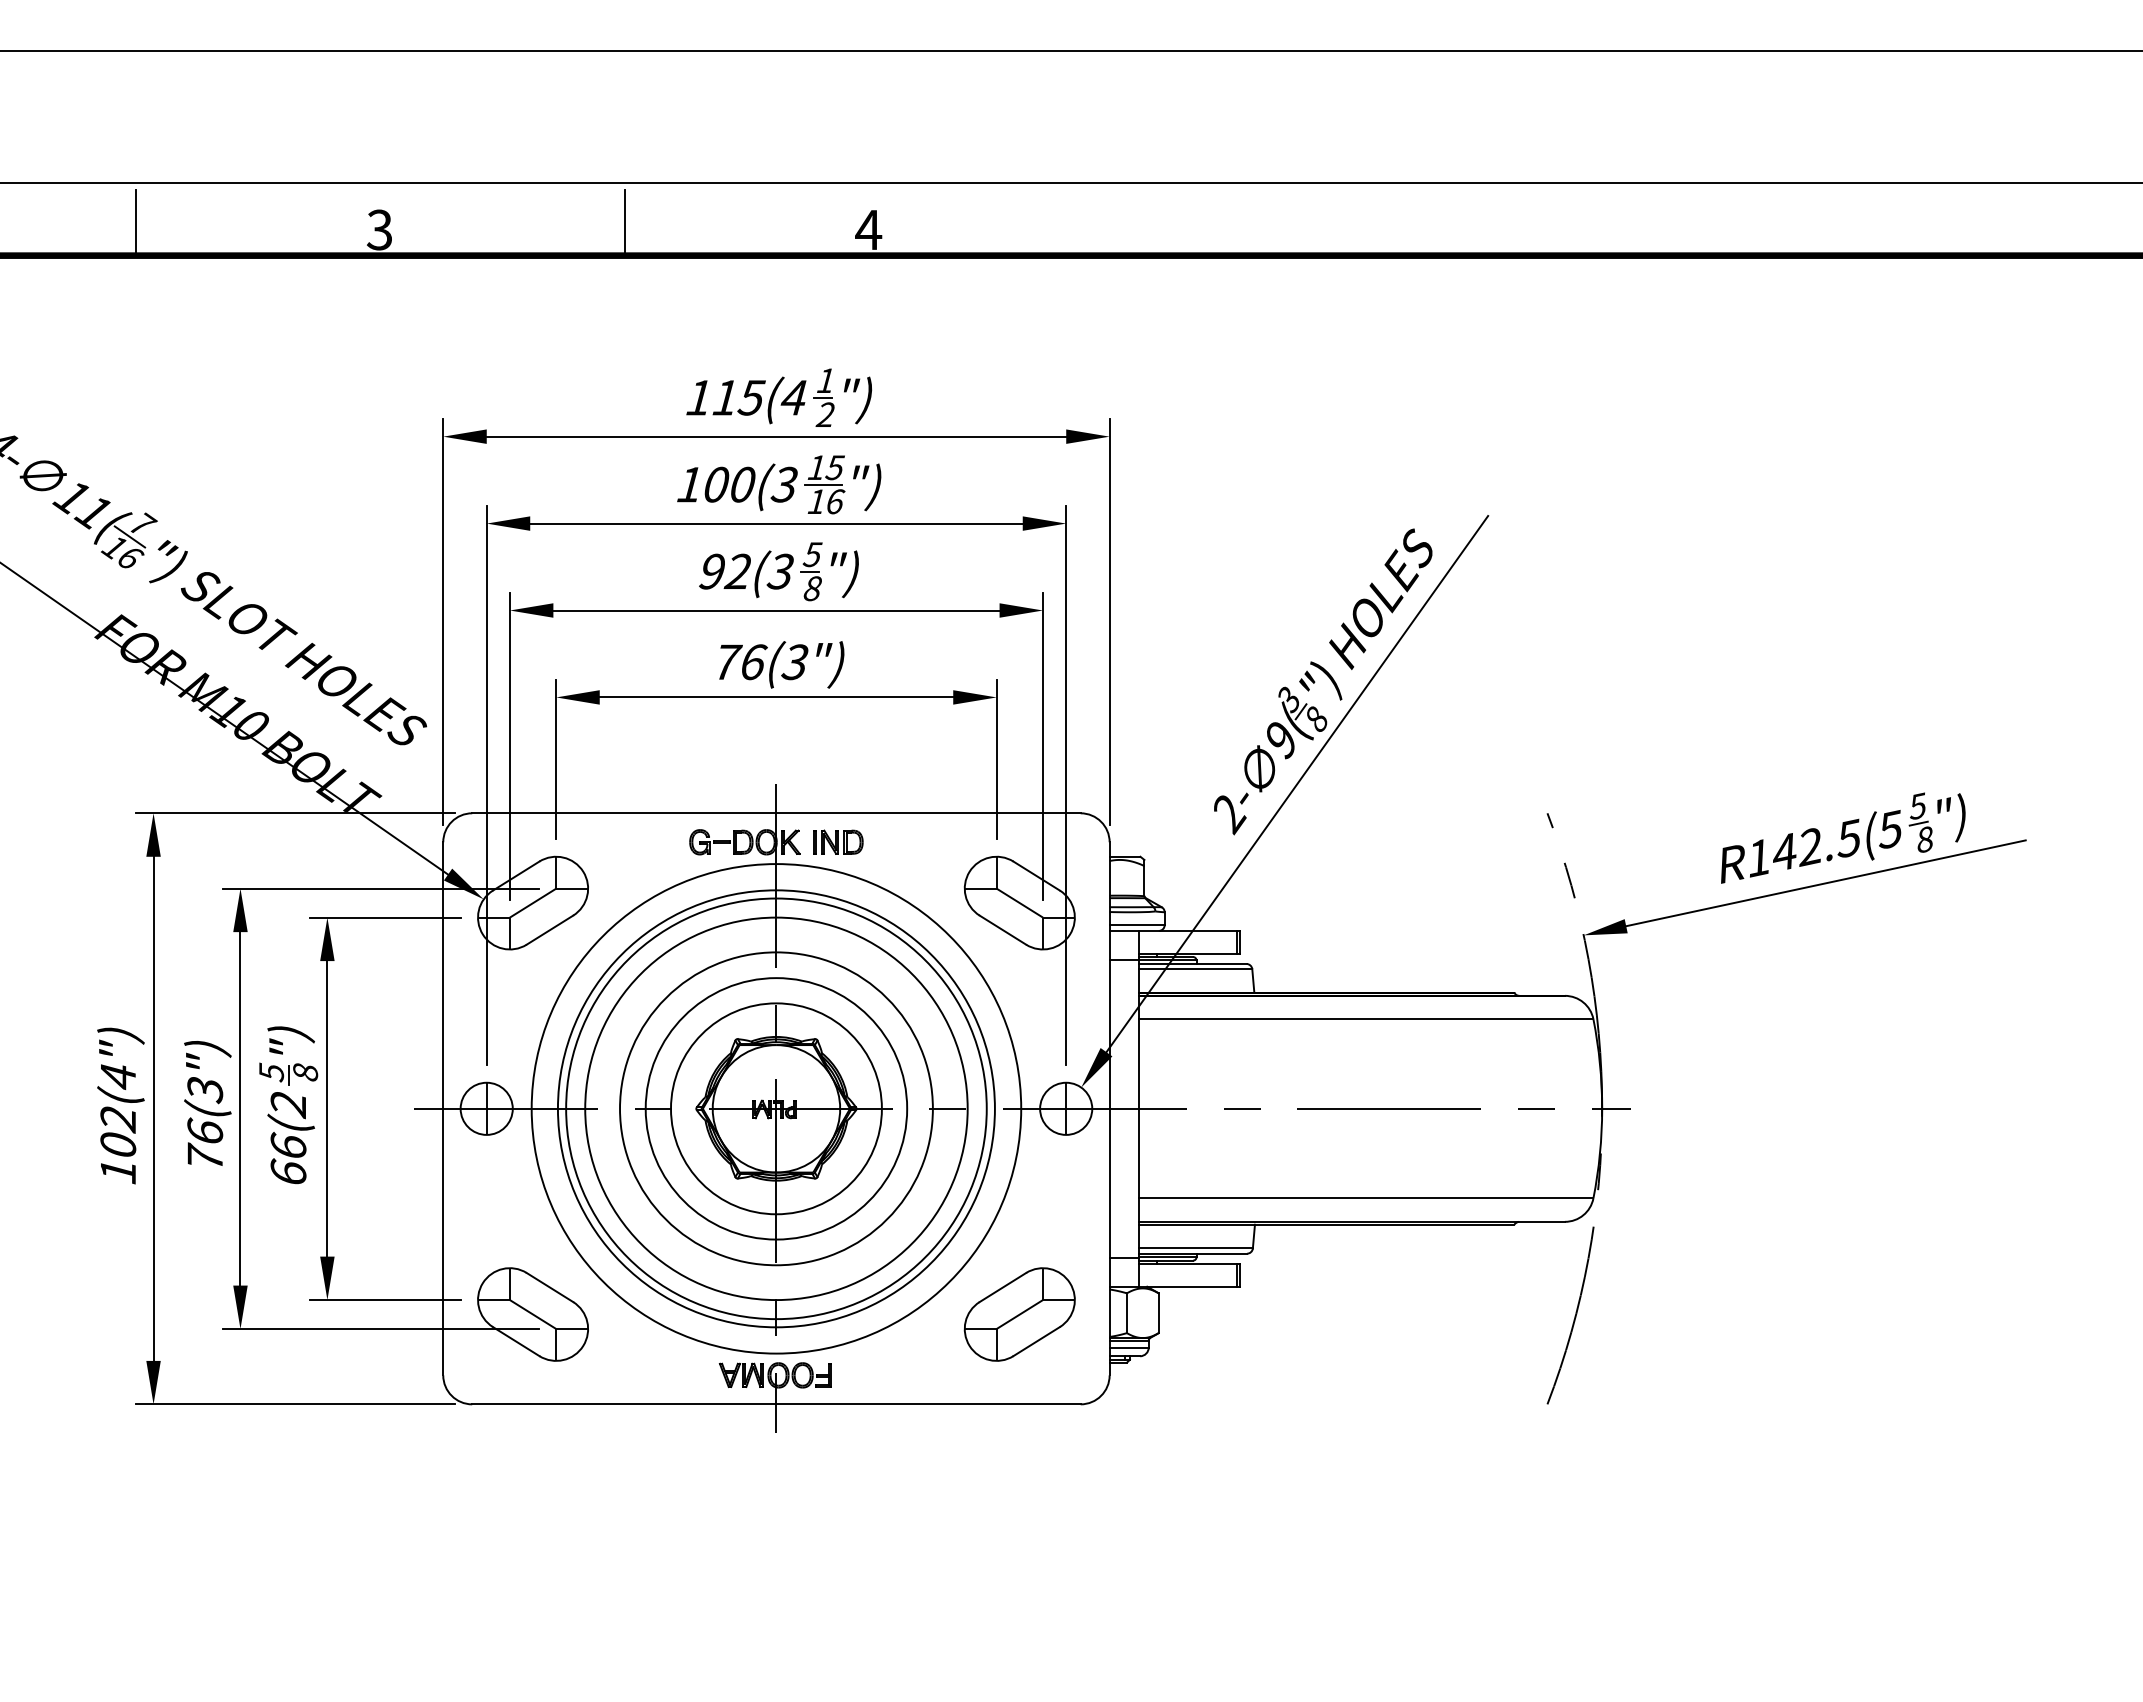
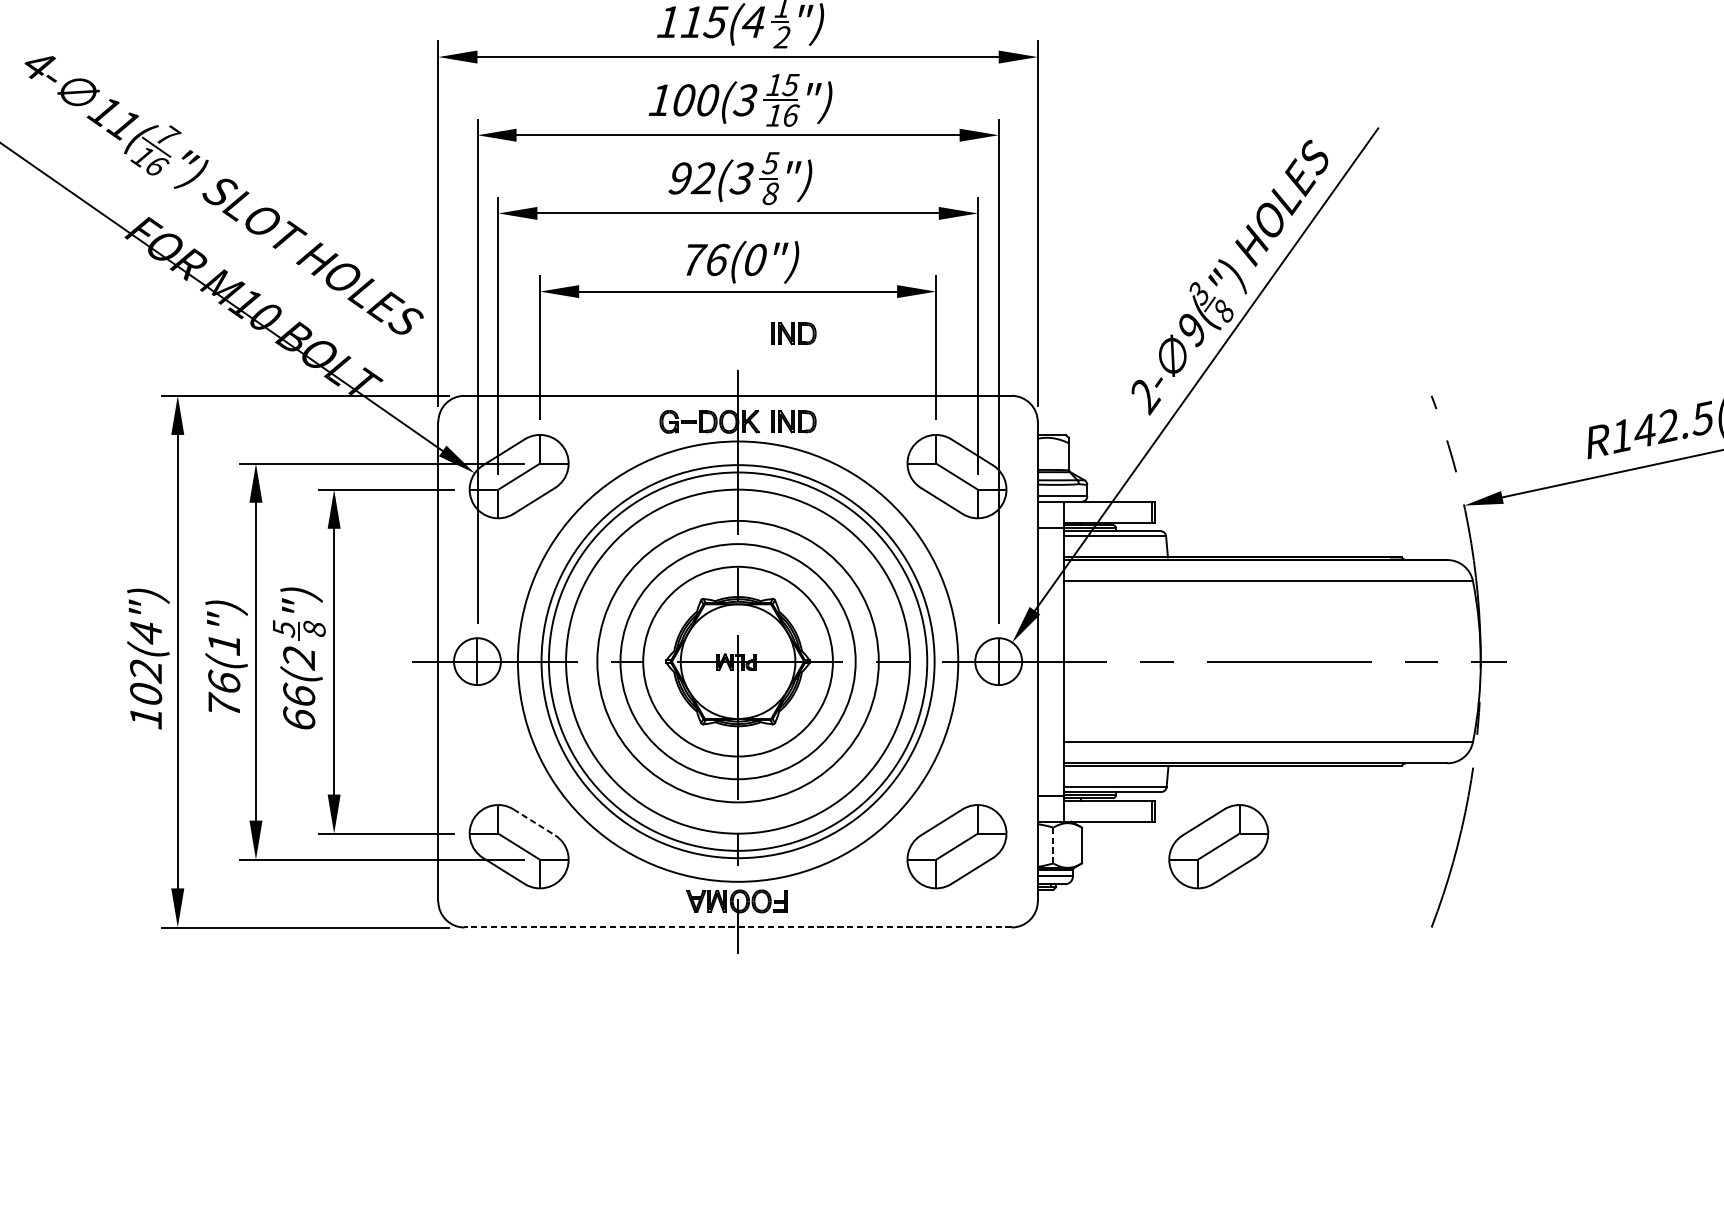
text: (794, 662) -> (754, 260), 76(3") -> 76(0")
part: (838, 743) -> (793, 333), added
text: (205, 1090) -> (224, 645), 76(3") -> 76(1")
line: (550, 1287) -> (534, 822), solid -> dashed
line: (1126, 1313) -> (1052, 845), solid -> dashed
part: (1310, 1314) -> (1218, 846), added
line: (775, 1404) -> (737, 927), solid -> dashed

